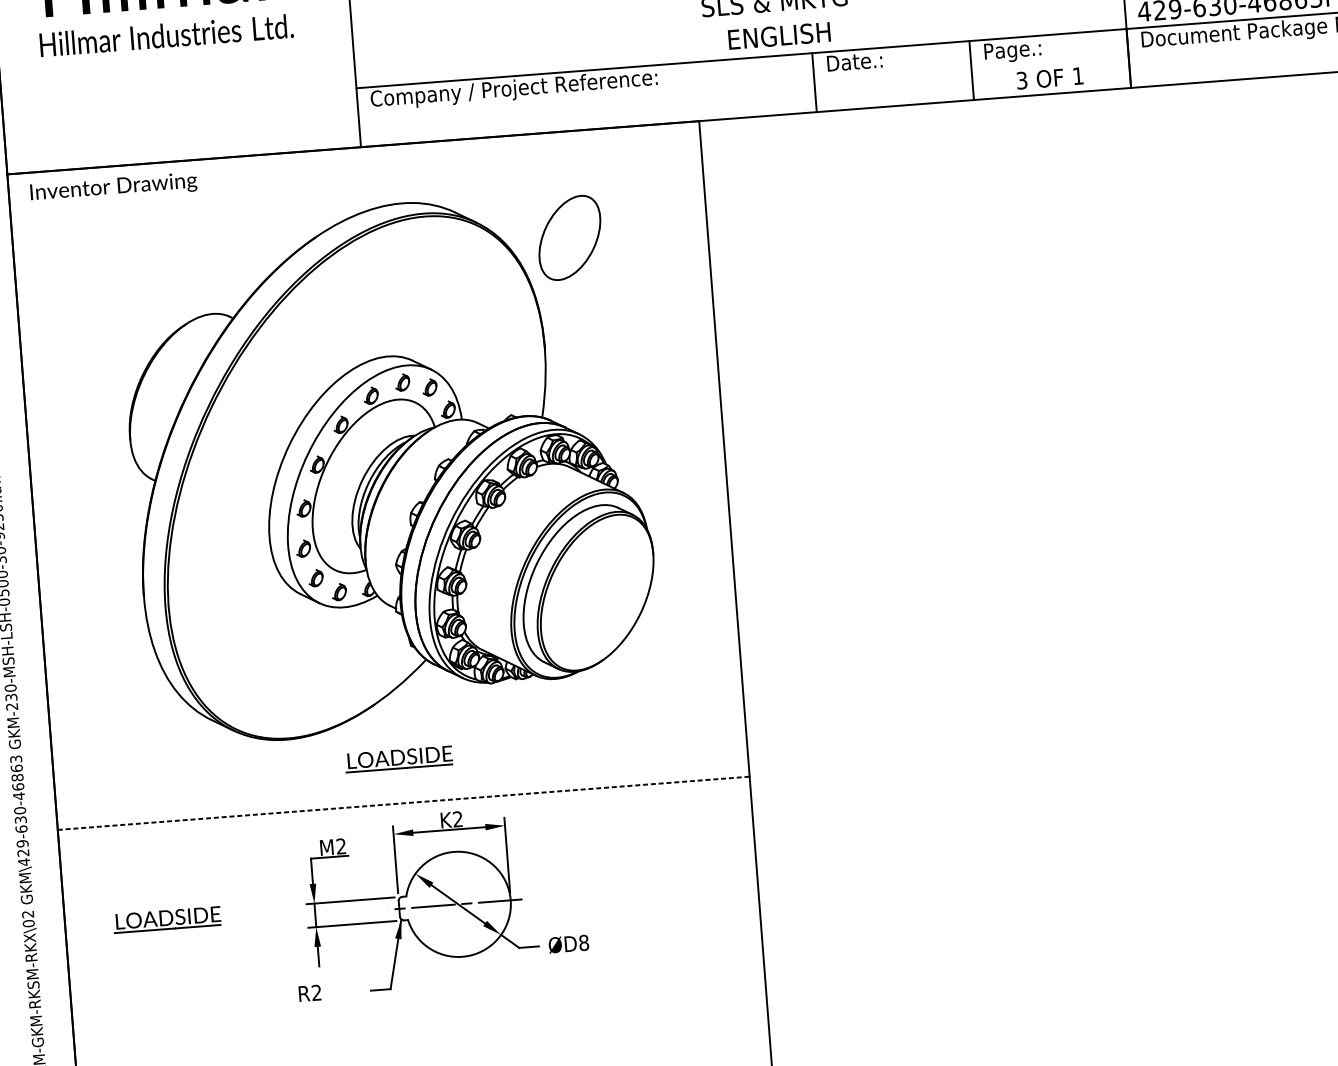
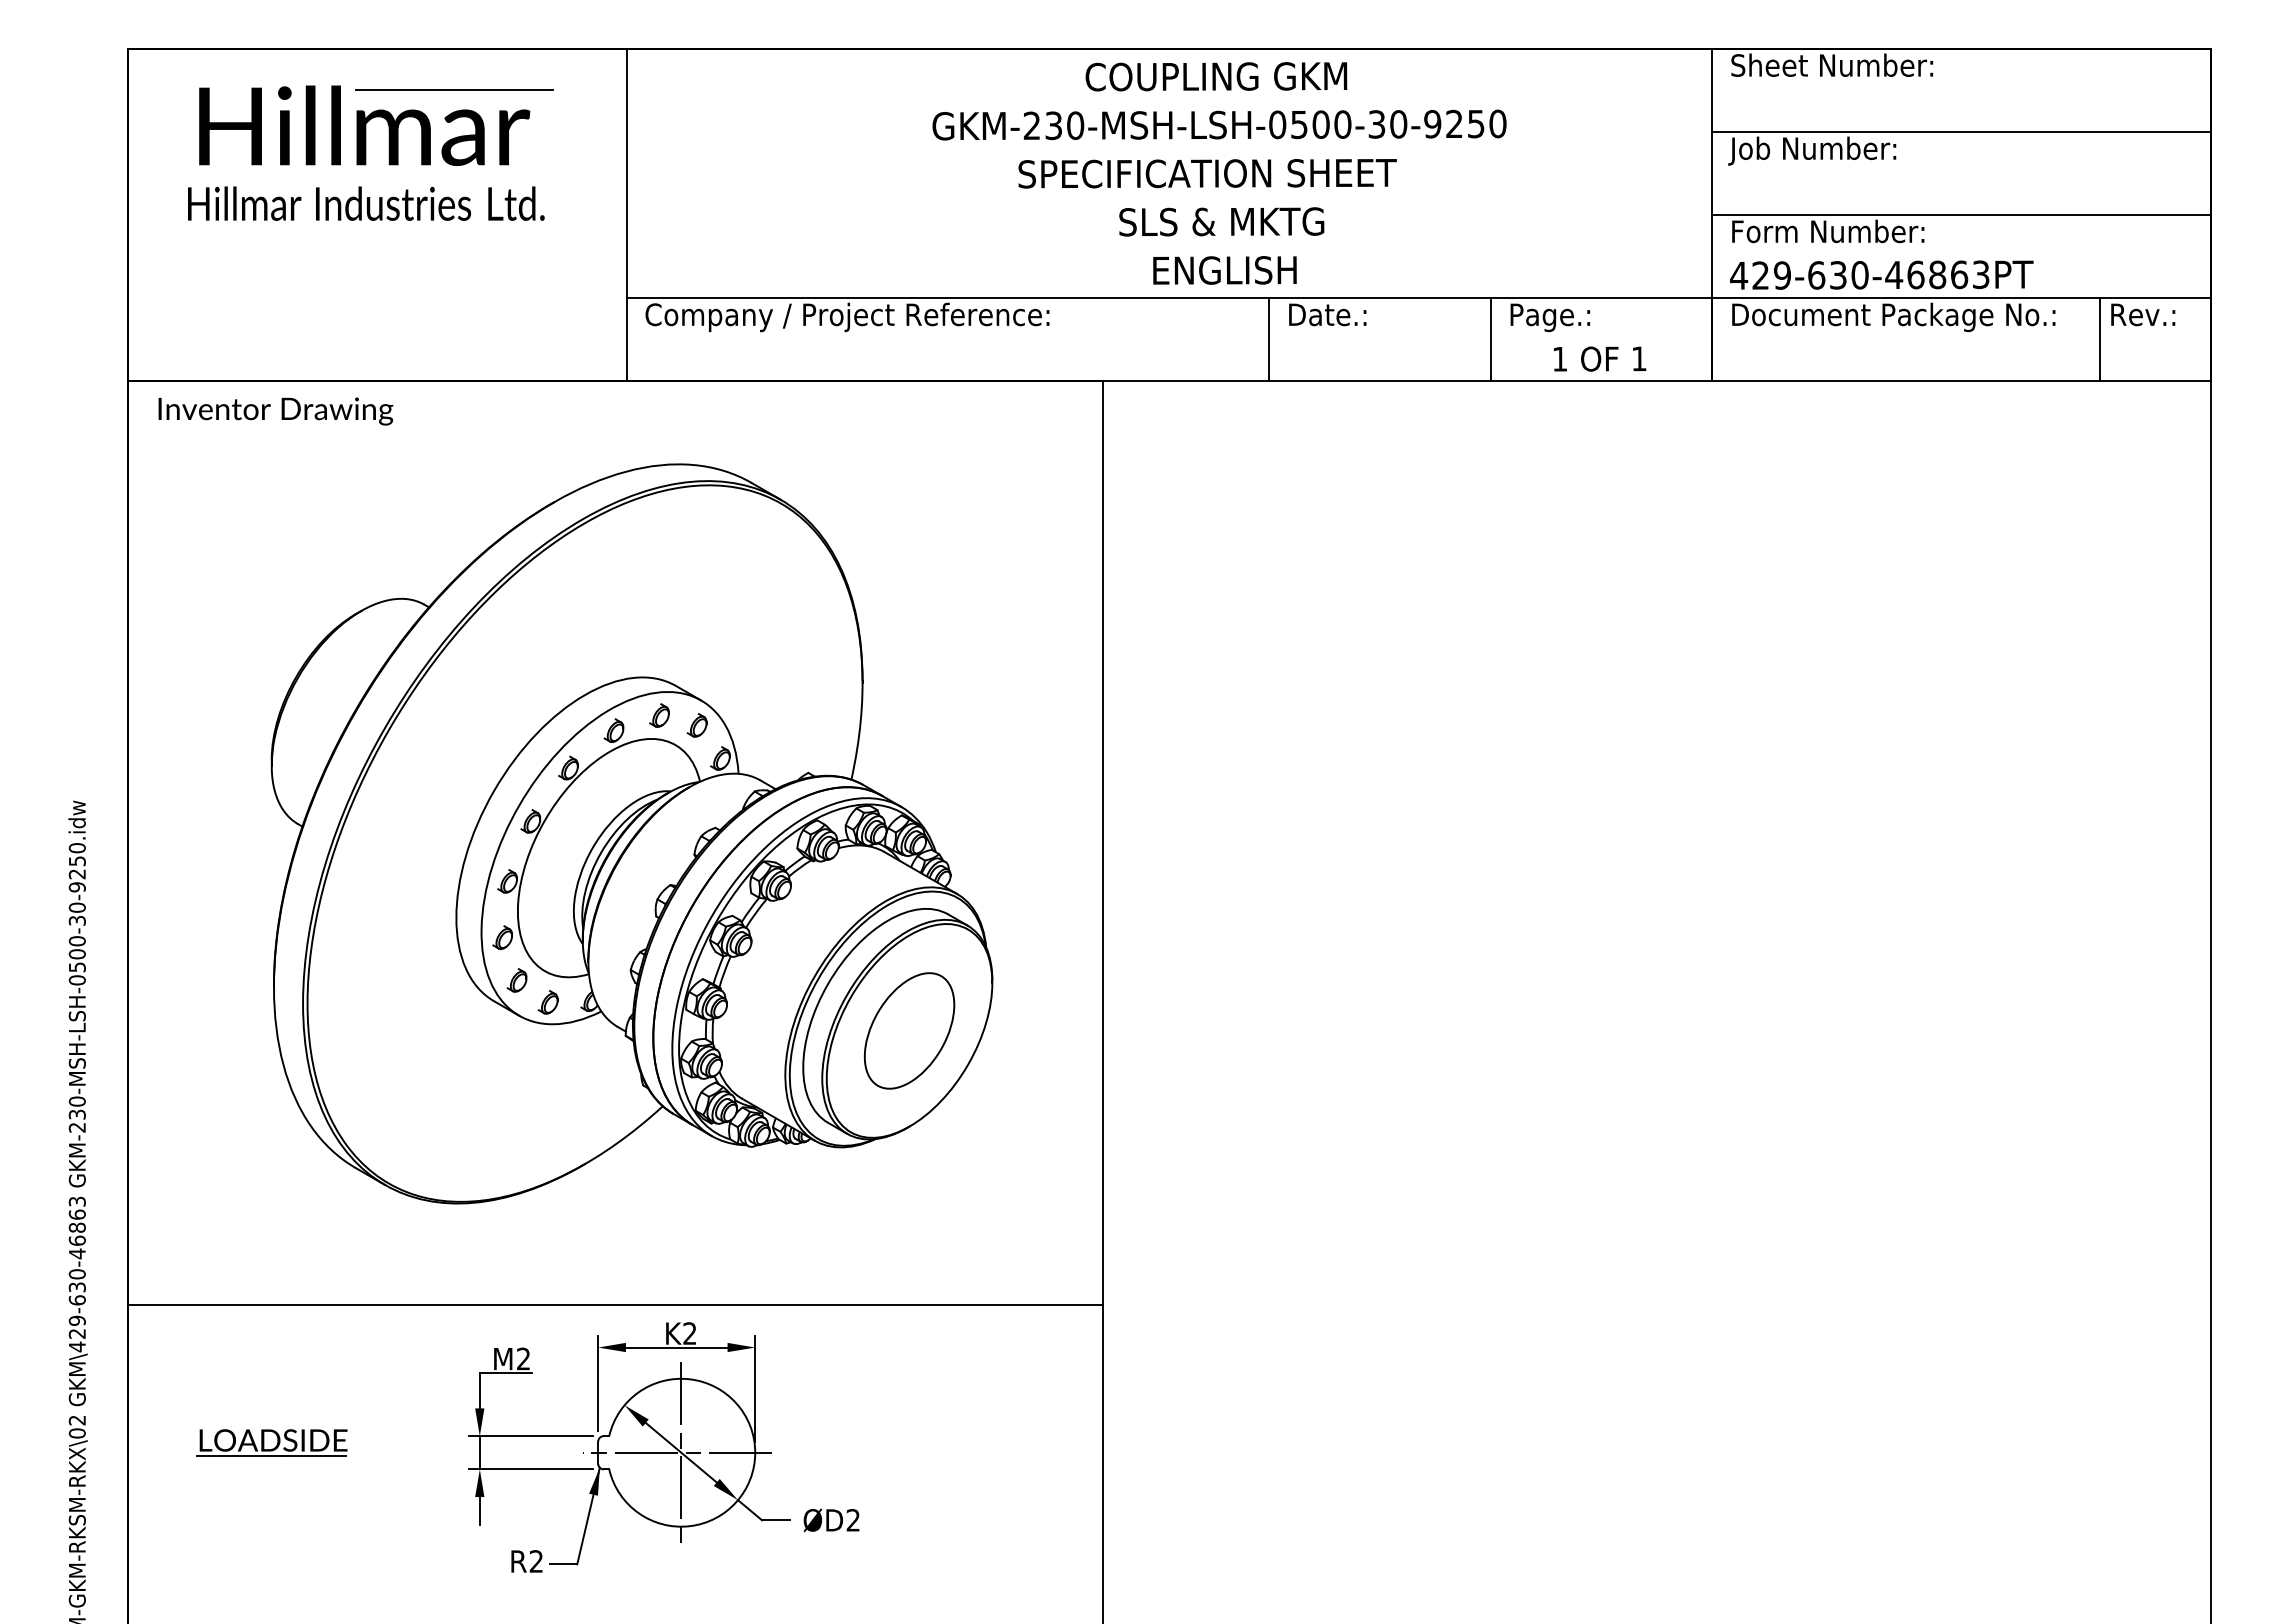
text: (1022, 80) -> (1560, 358), 3 -> 1
part: (569, 237) -> (909, 1030), moved
part: (398, 758) -> (613, 1242), removed
line: (403, 803) -> (615, 1305), dashed -> solid
line: (458, 904) -> (681, 1452), added
text: (584, 943) -> (853, 1520), ØD8 -> ØD2
text: (309, 993) -> (526, 1561), moved

